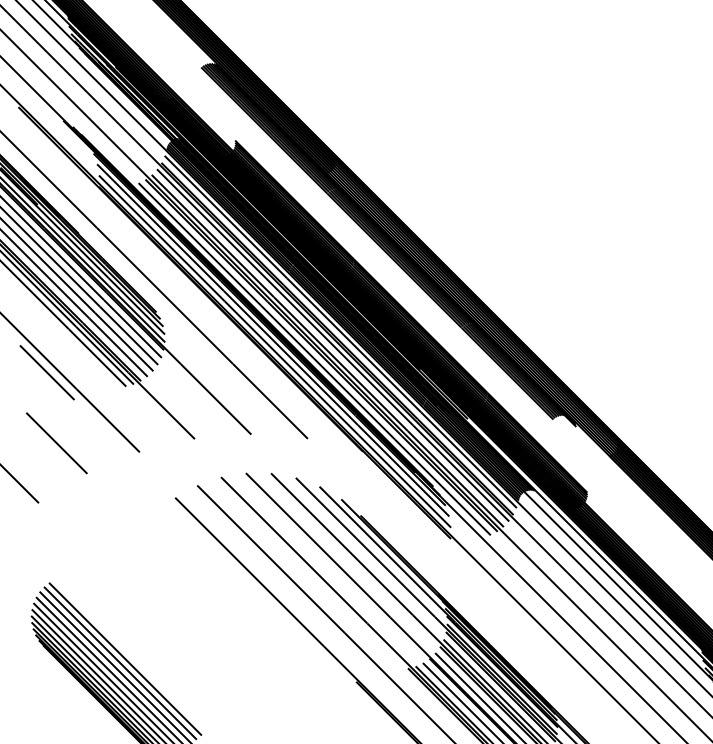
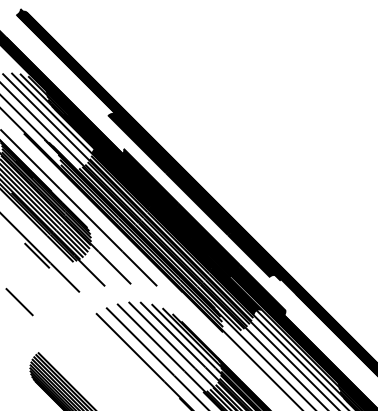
line: (56, 443) -> (41, 288), removed

